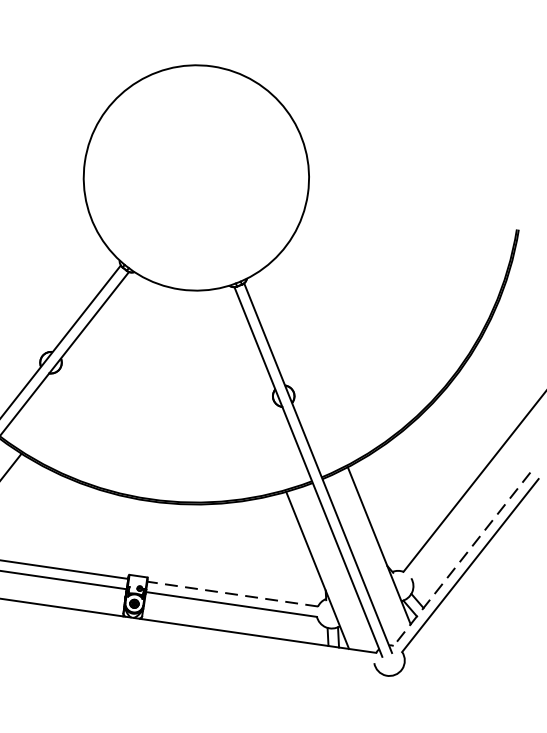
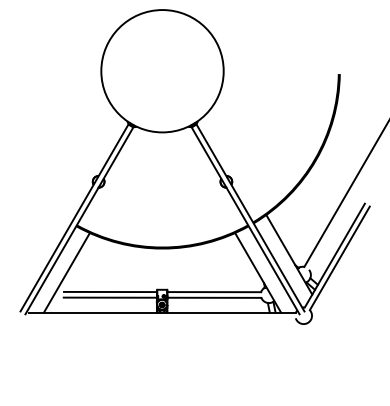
line: (461, 558) -> (334, 255), dashed -> solid
line: (233, 594) -> (214, 292), dashed -> solid

